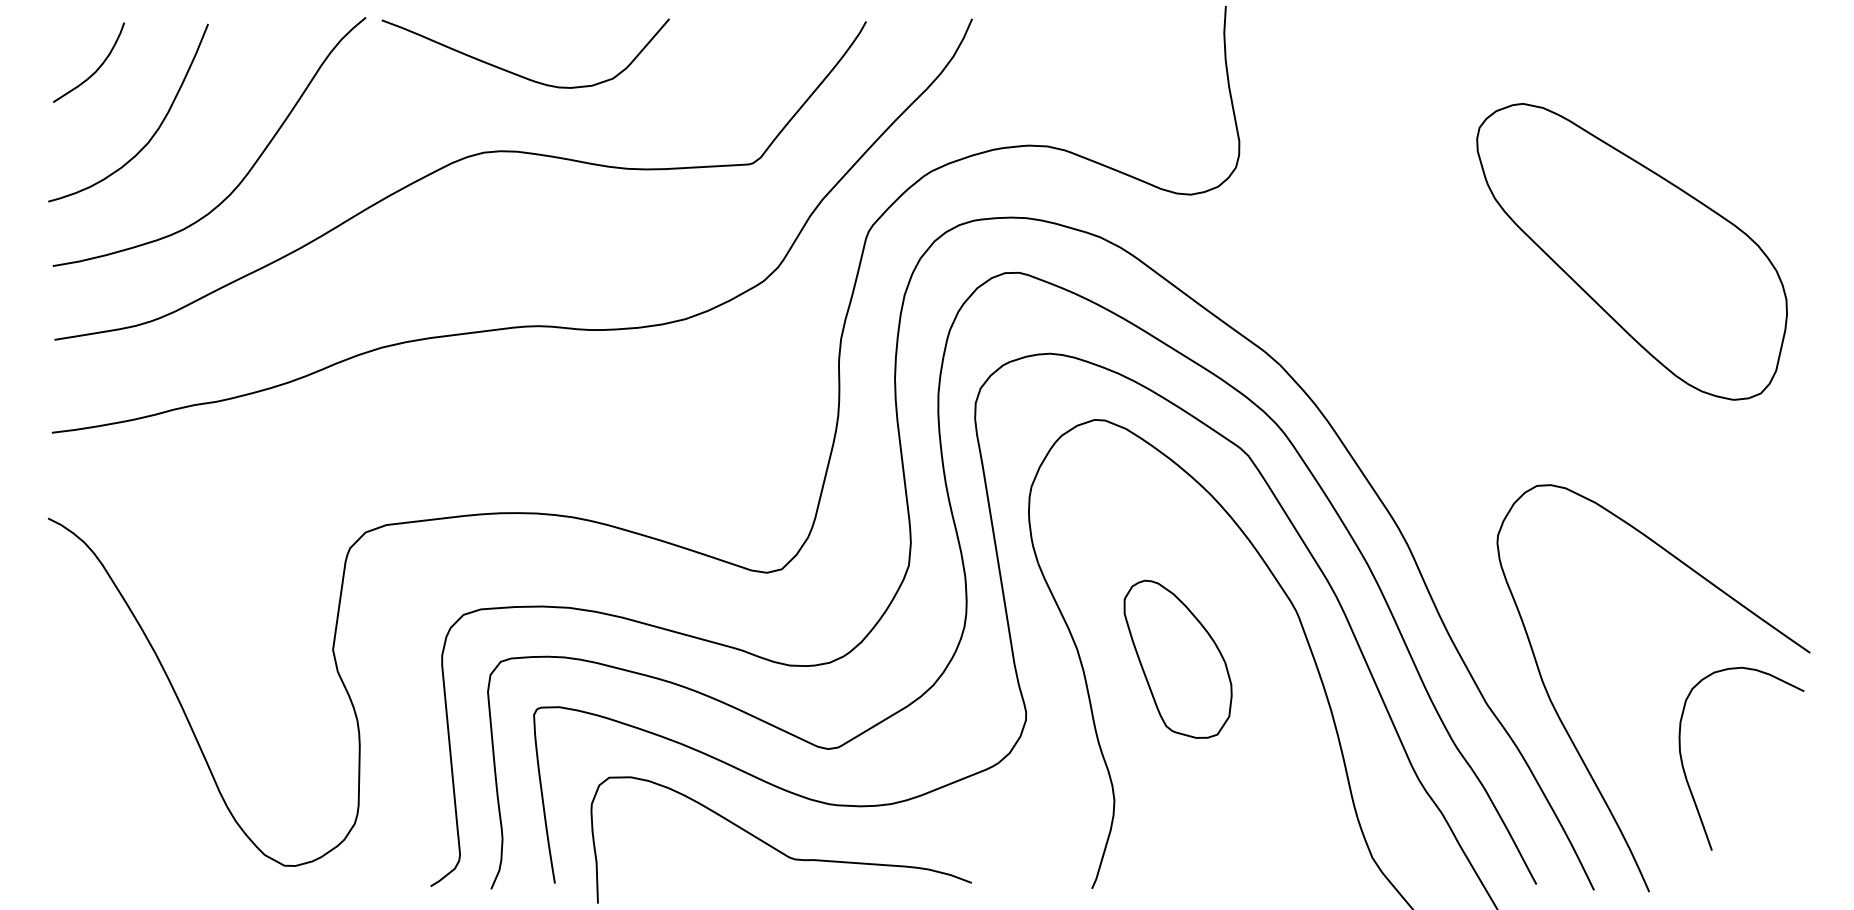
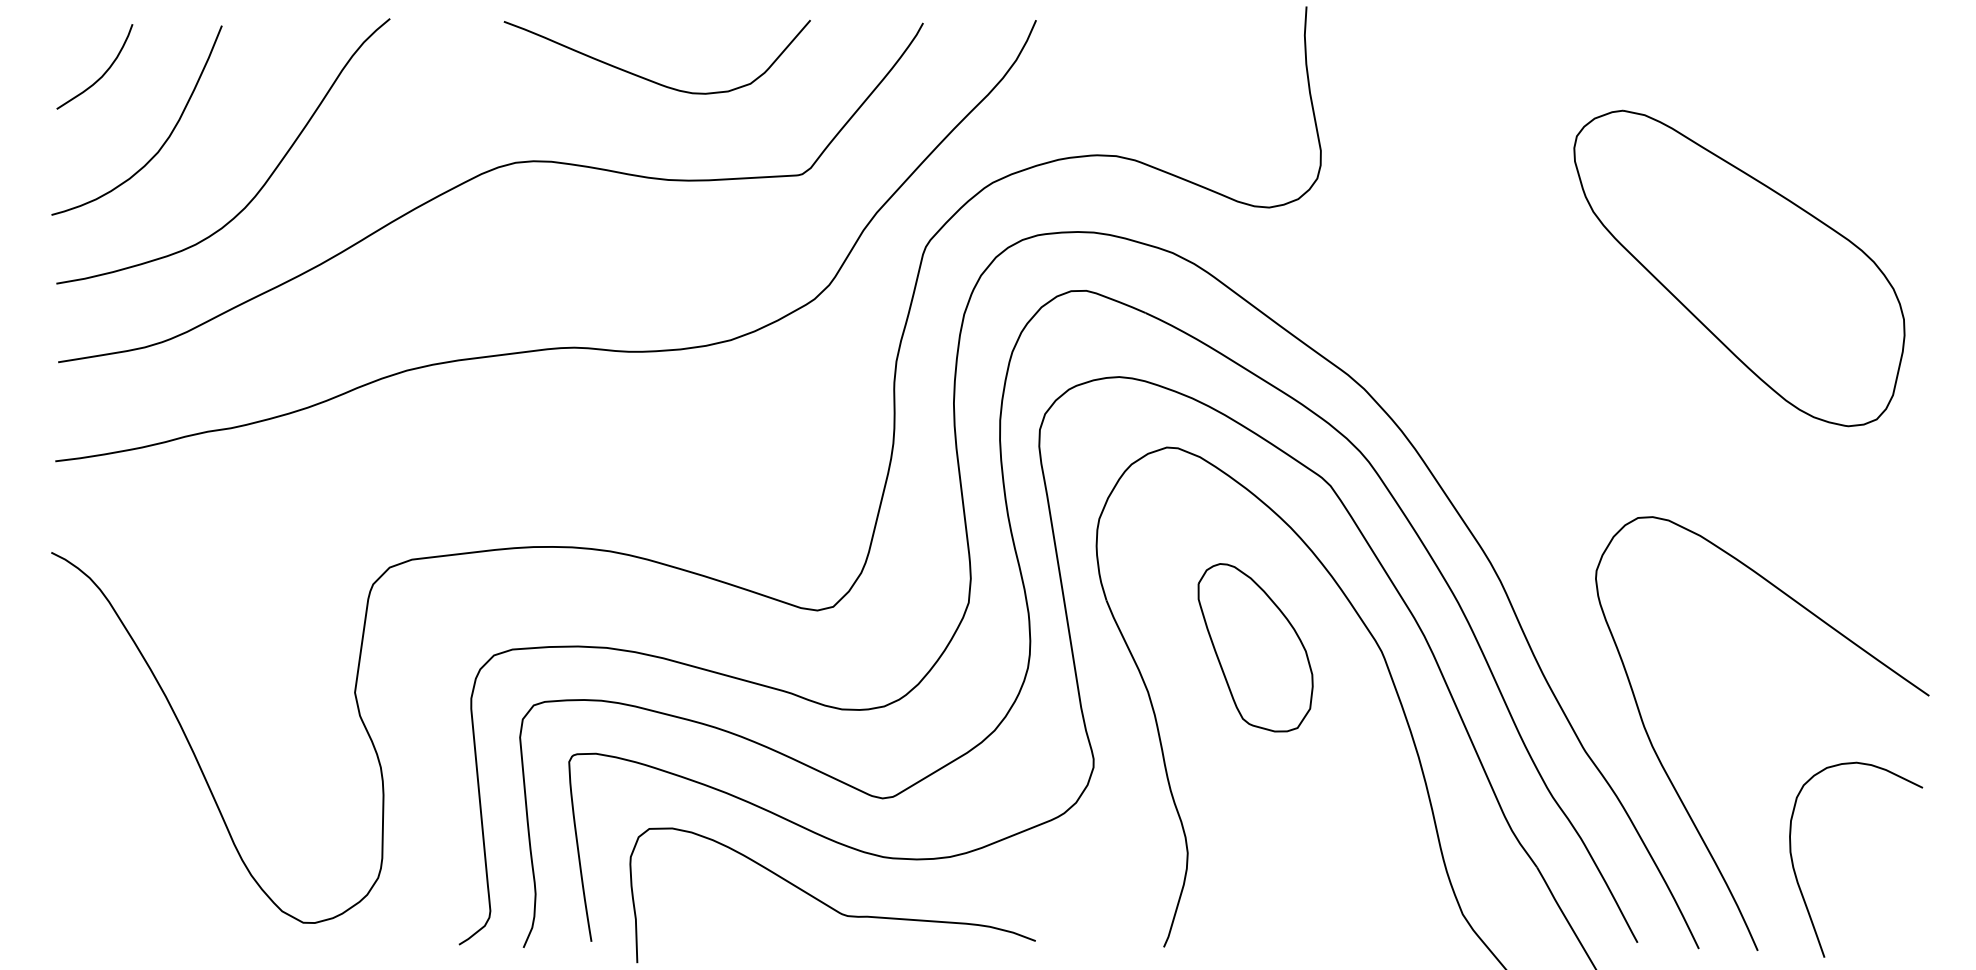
curve: (514, 72) -> (645, 77), moved
part: (1177, 659) -> (1255, 647), moved
curve: (1686, 775) -> (1797, 877), moved

